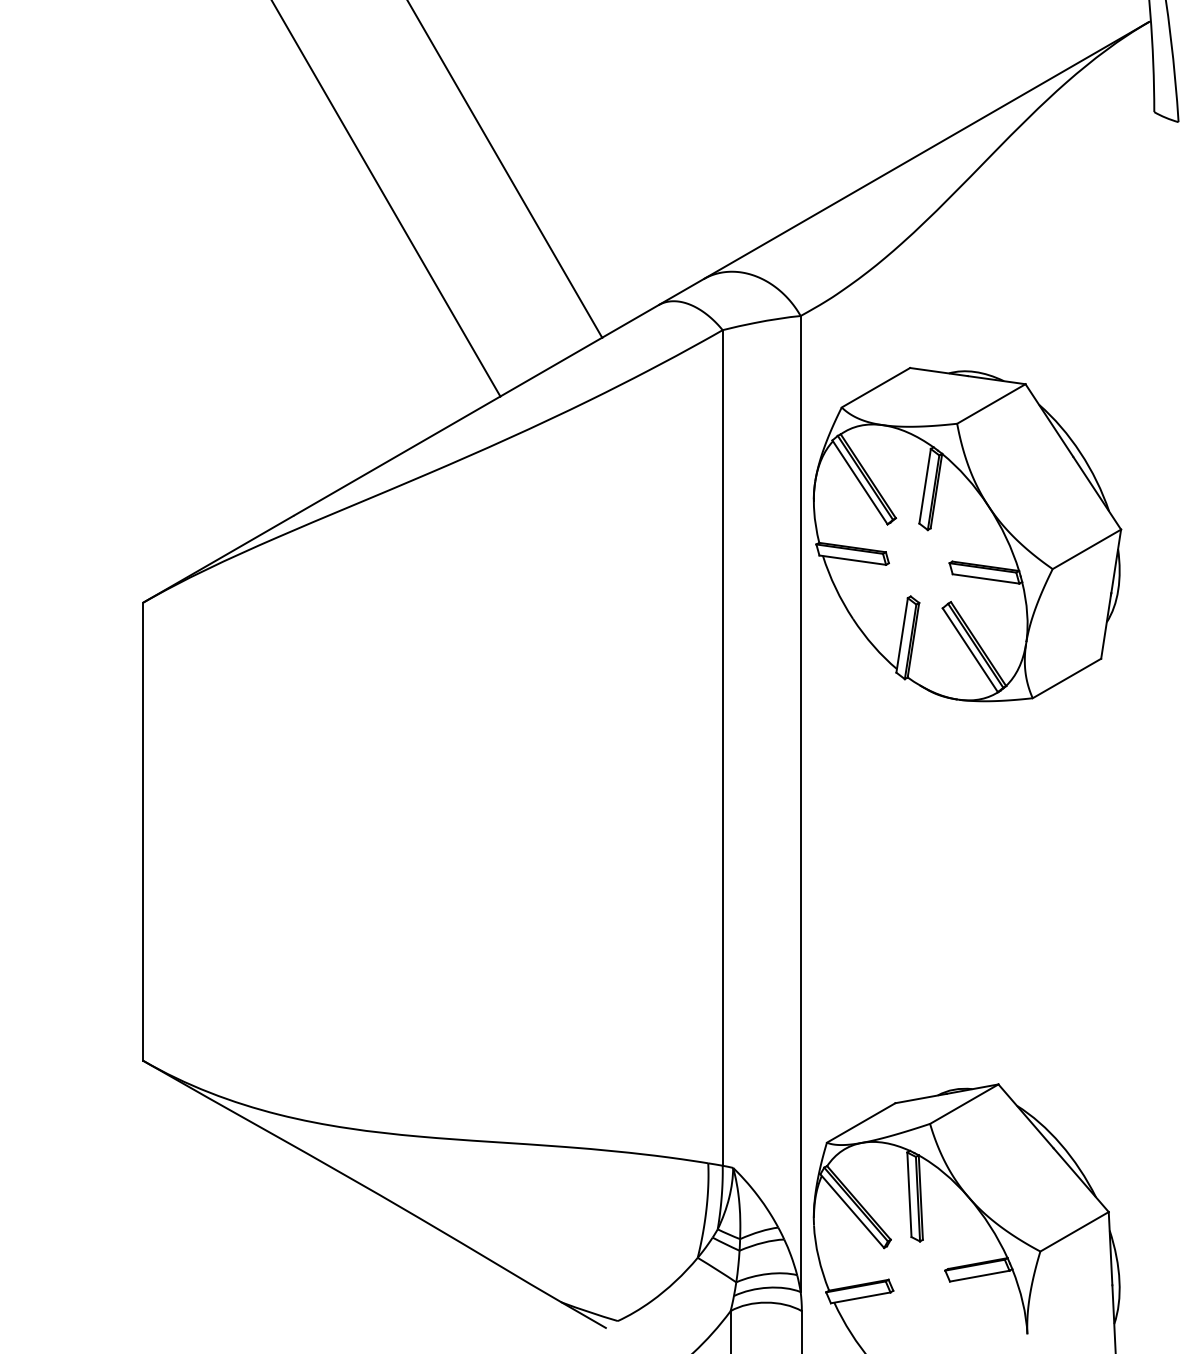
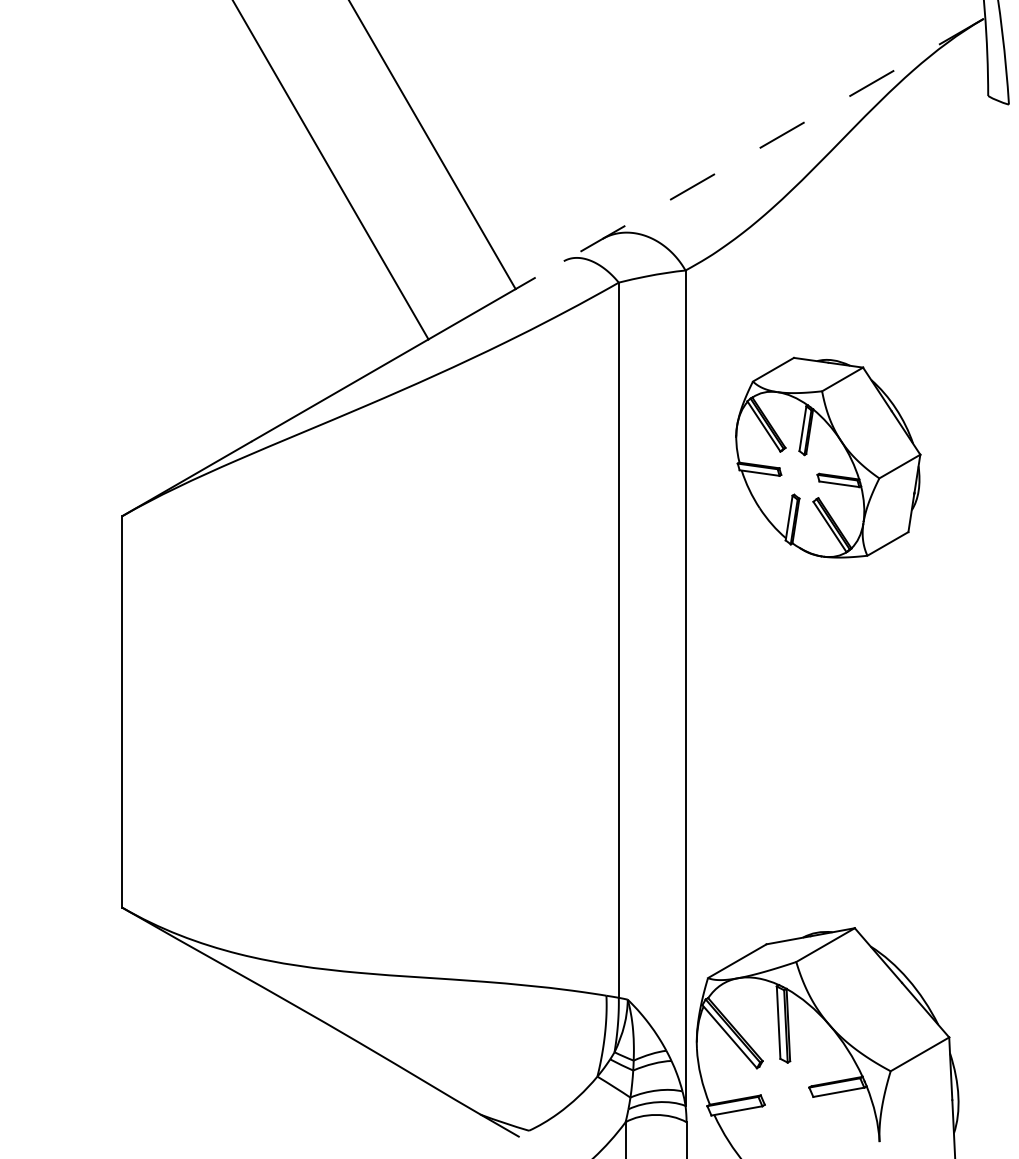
line: (875, 179) -> (749, 153), solid -> dashed
part: (967, 534) -> (828, 457), size x0.7

